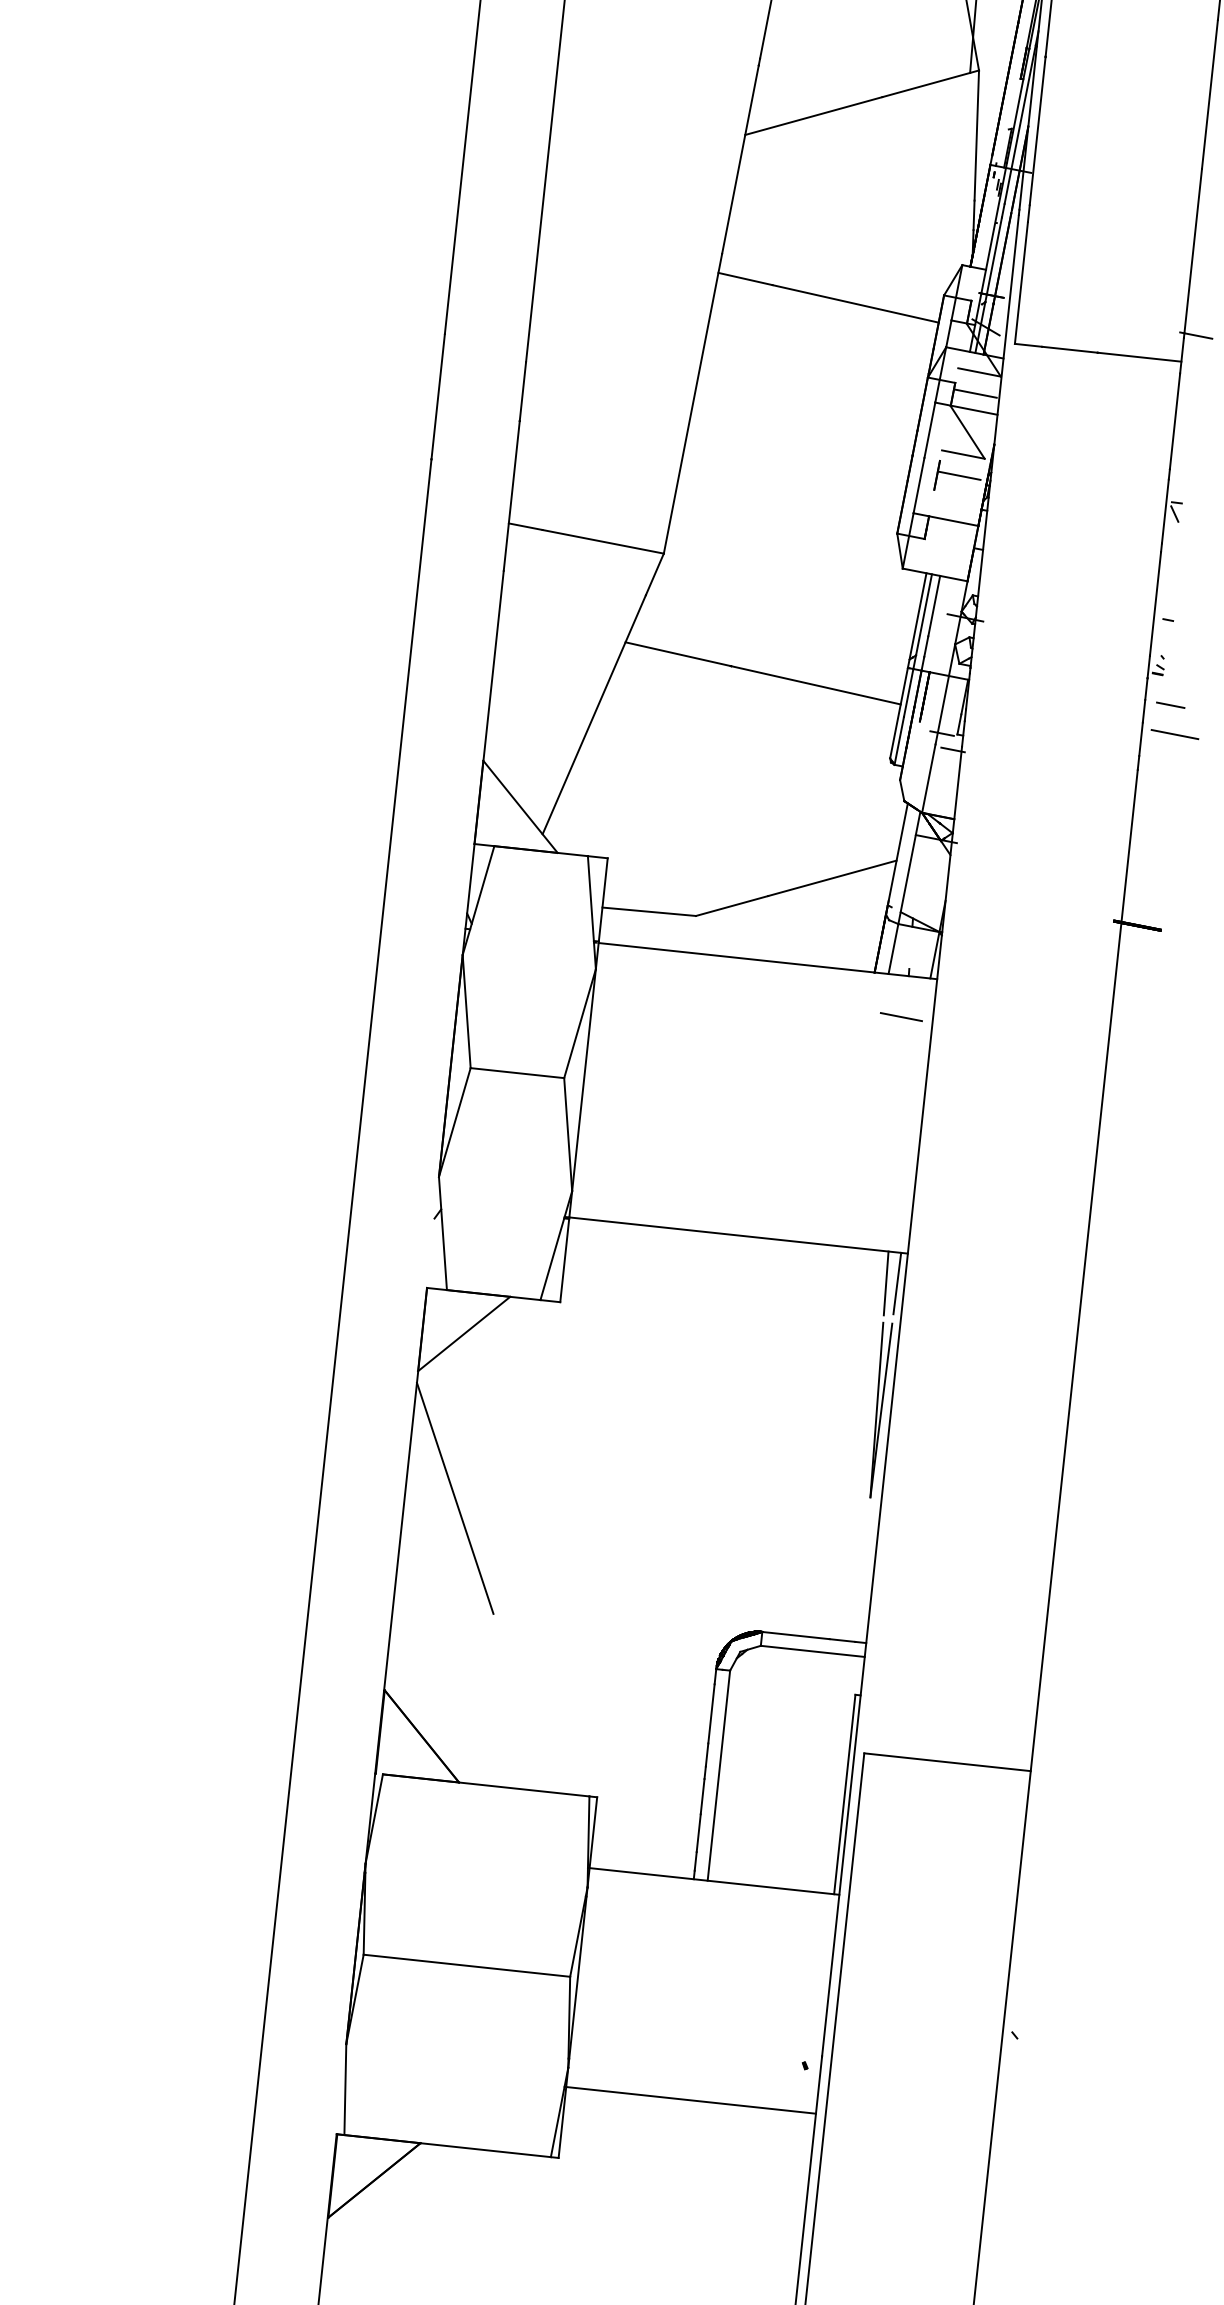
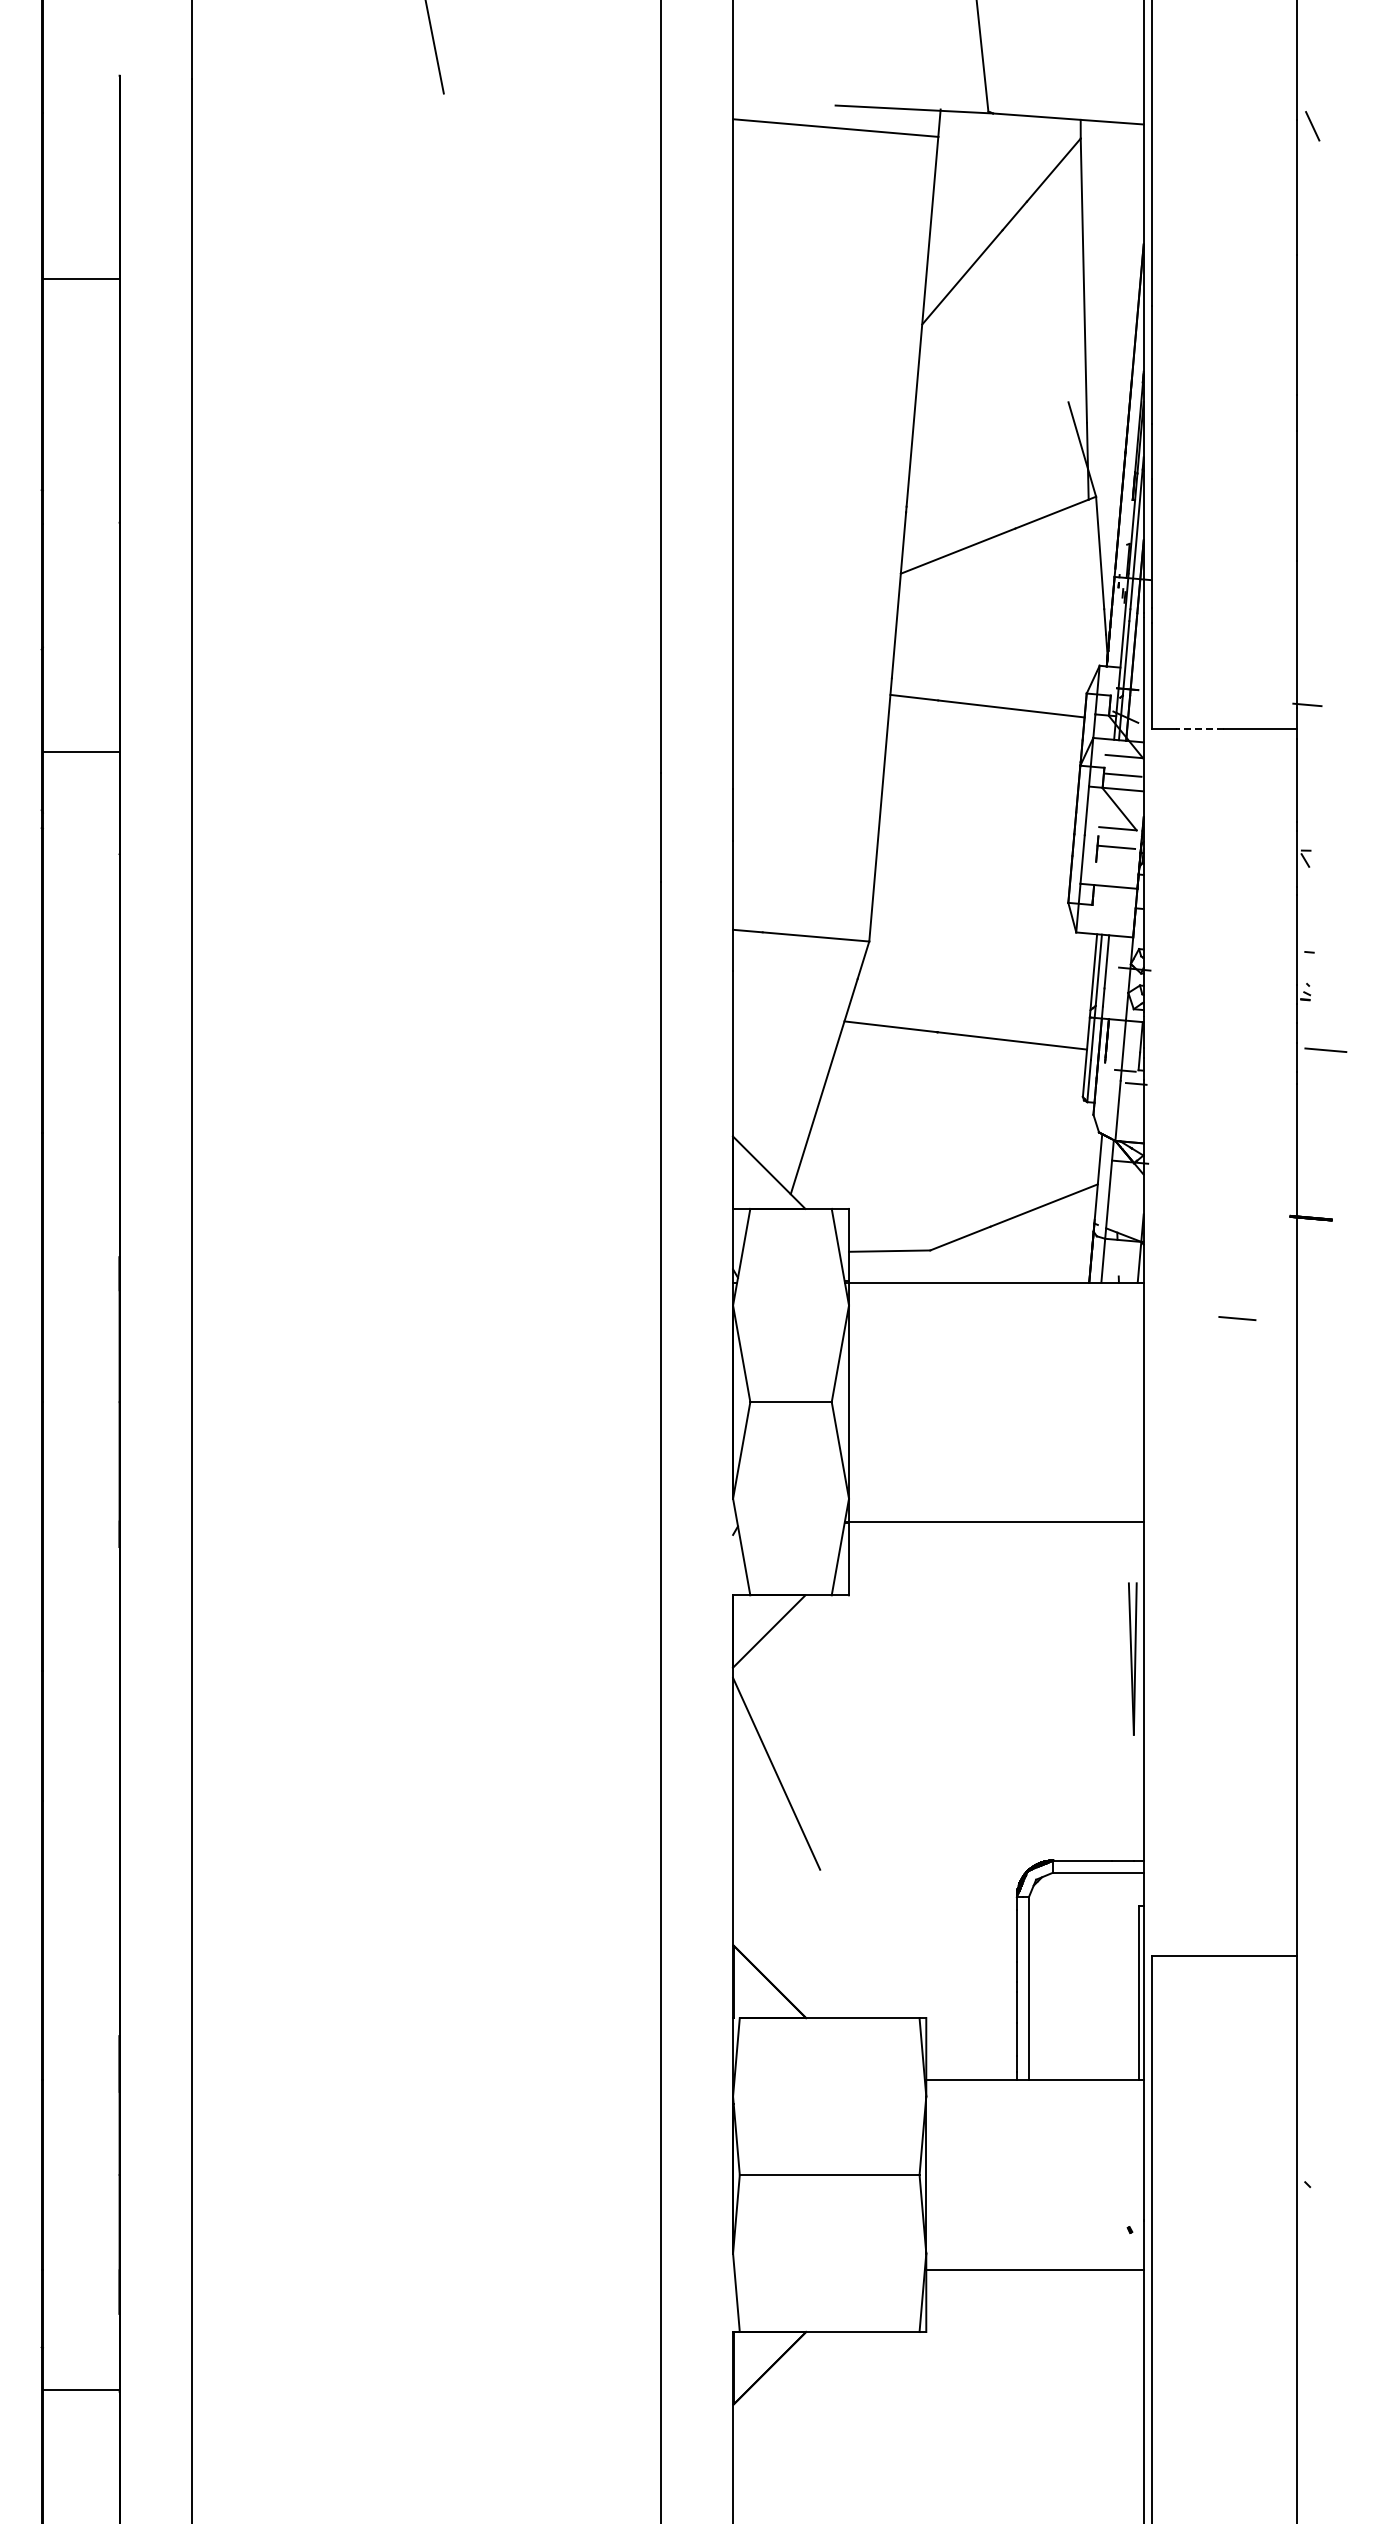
line: (1069, 349) -> (1199, 728), solid -> dashed
line: (1170, 705) -> (1319, 1025), removed
line: (901, 1017) -> (1237, 1318), moved
line: (885, 1282) -> (1127, 1548), removed
line: (896, 1283) -> (1136, 1548), removed

